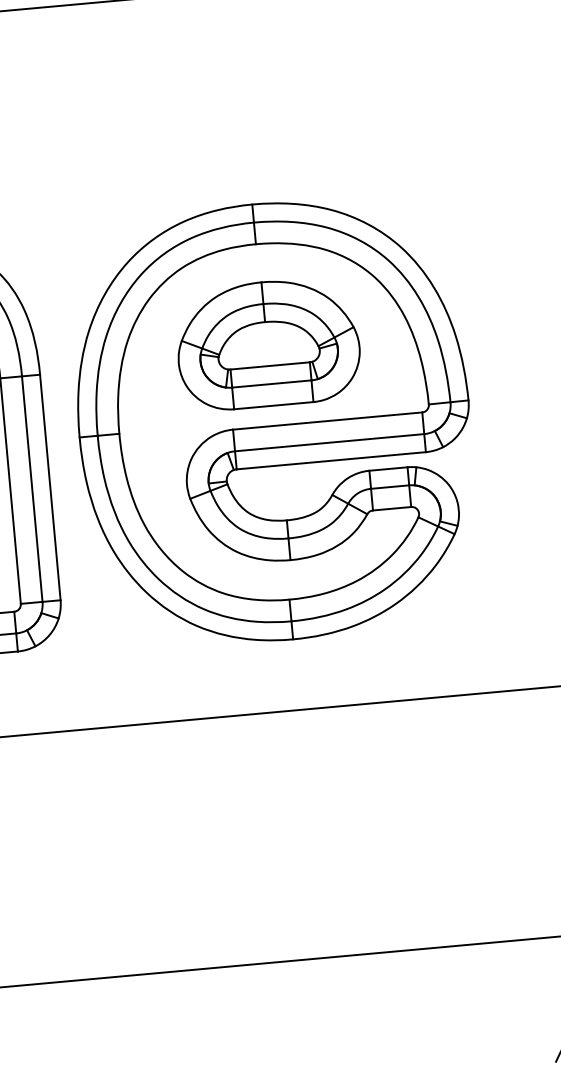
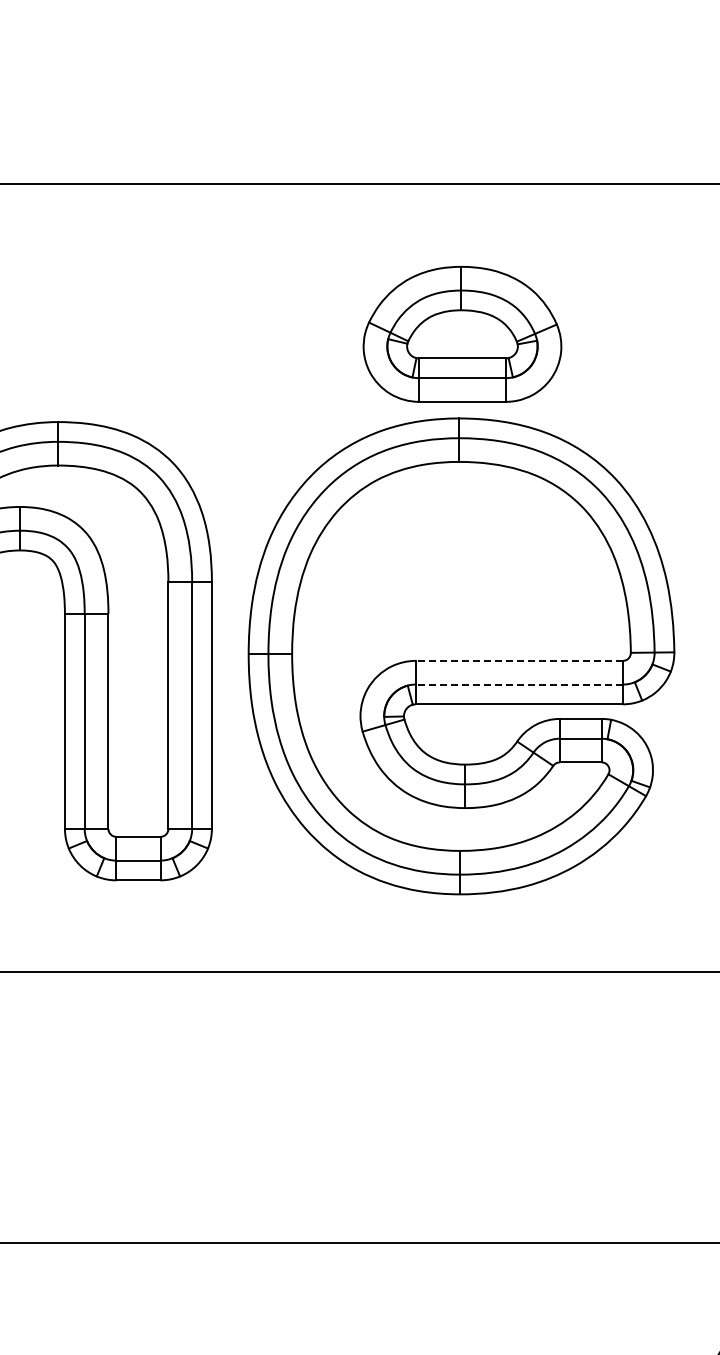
part: (268, 344) -> (462, 334), moved
line: (327, 420) -> (519, 660), solid -> dashed
line: (329, 442) -> (519, 684), solid -> dashed

